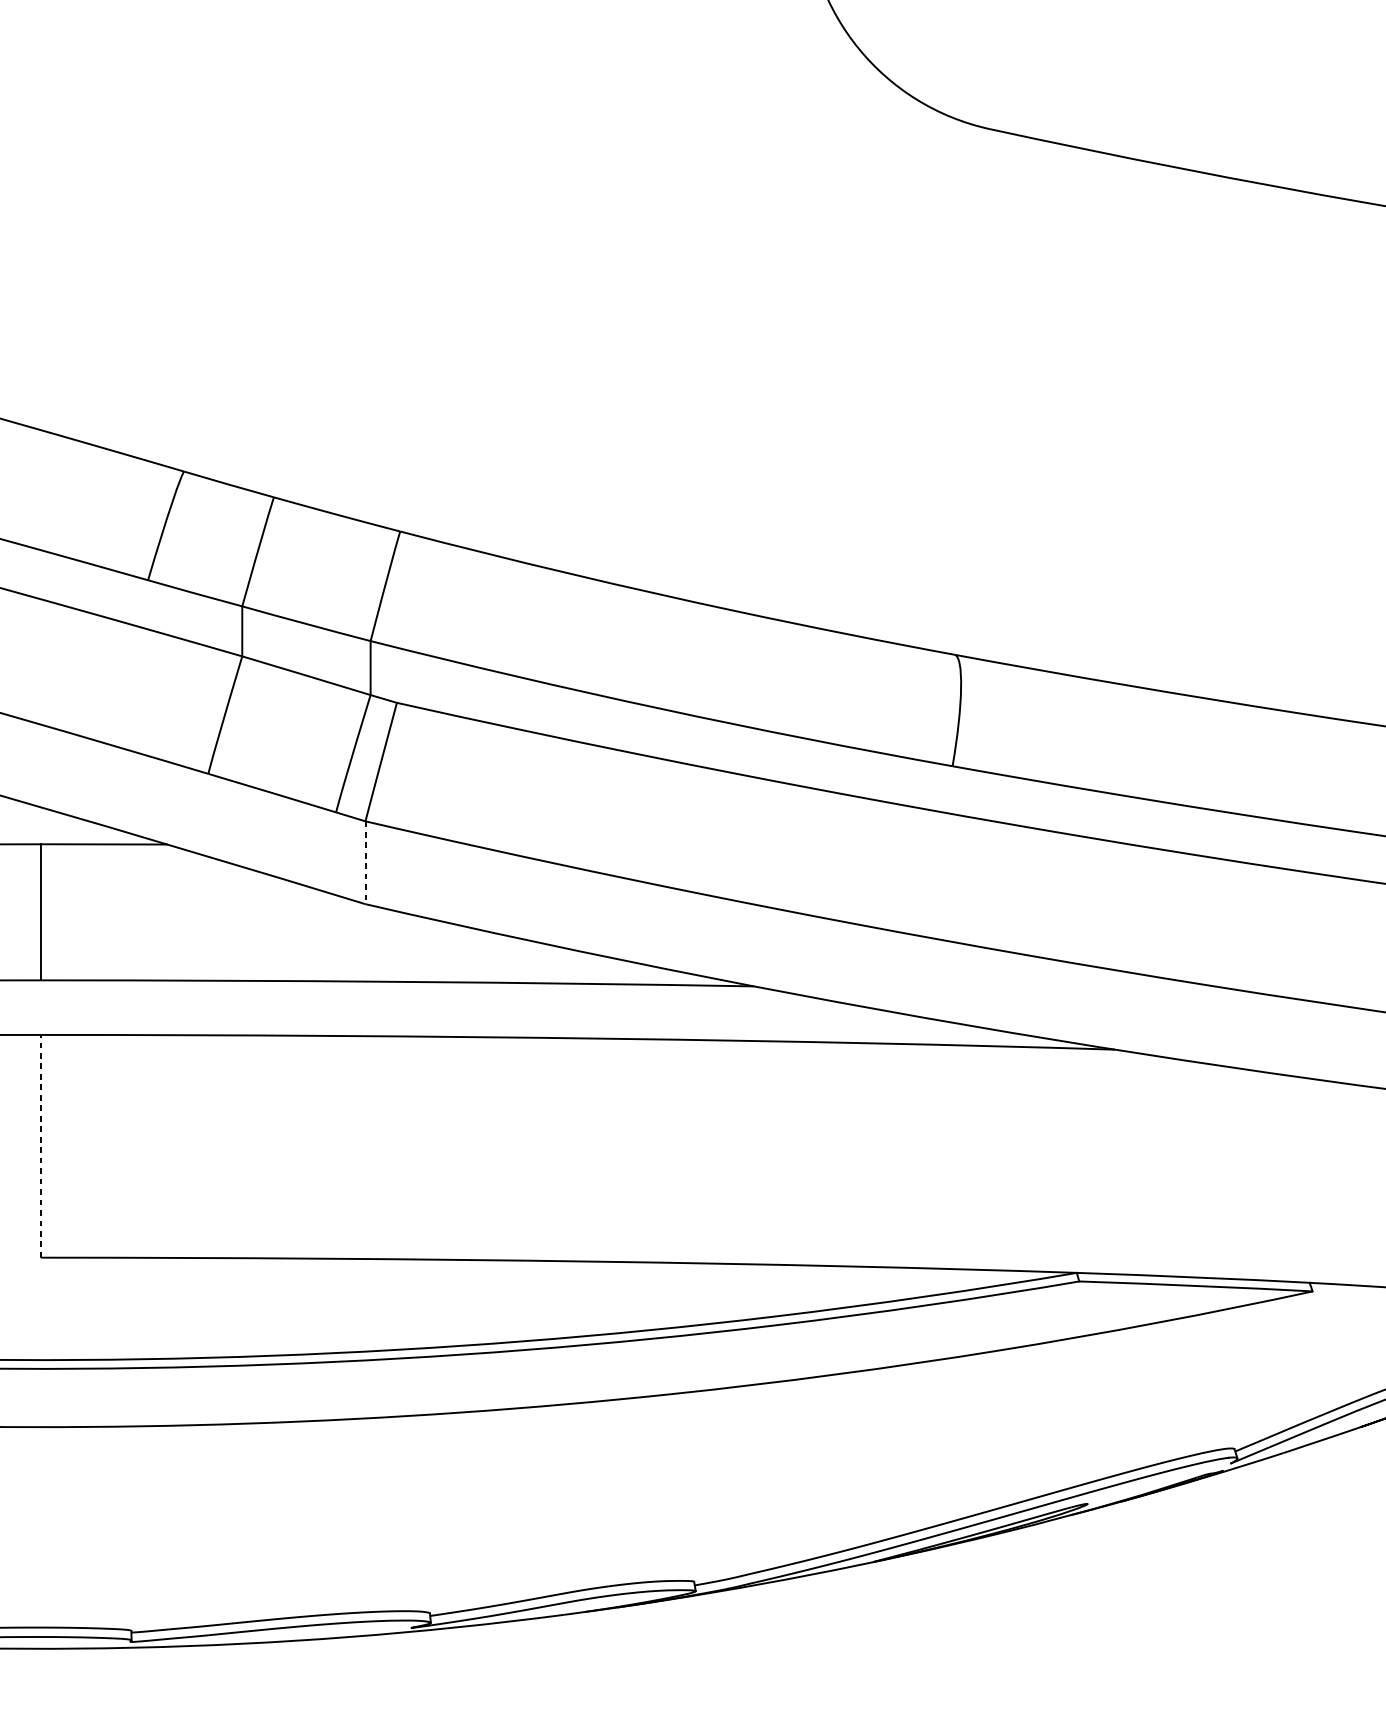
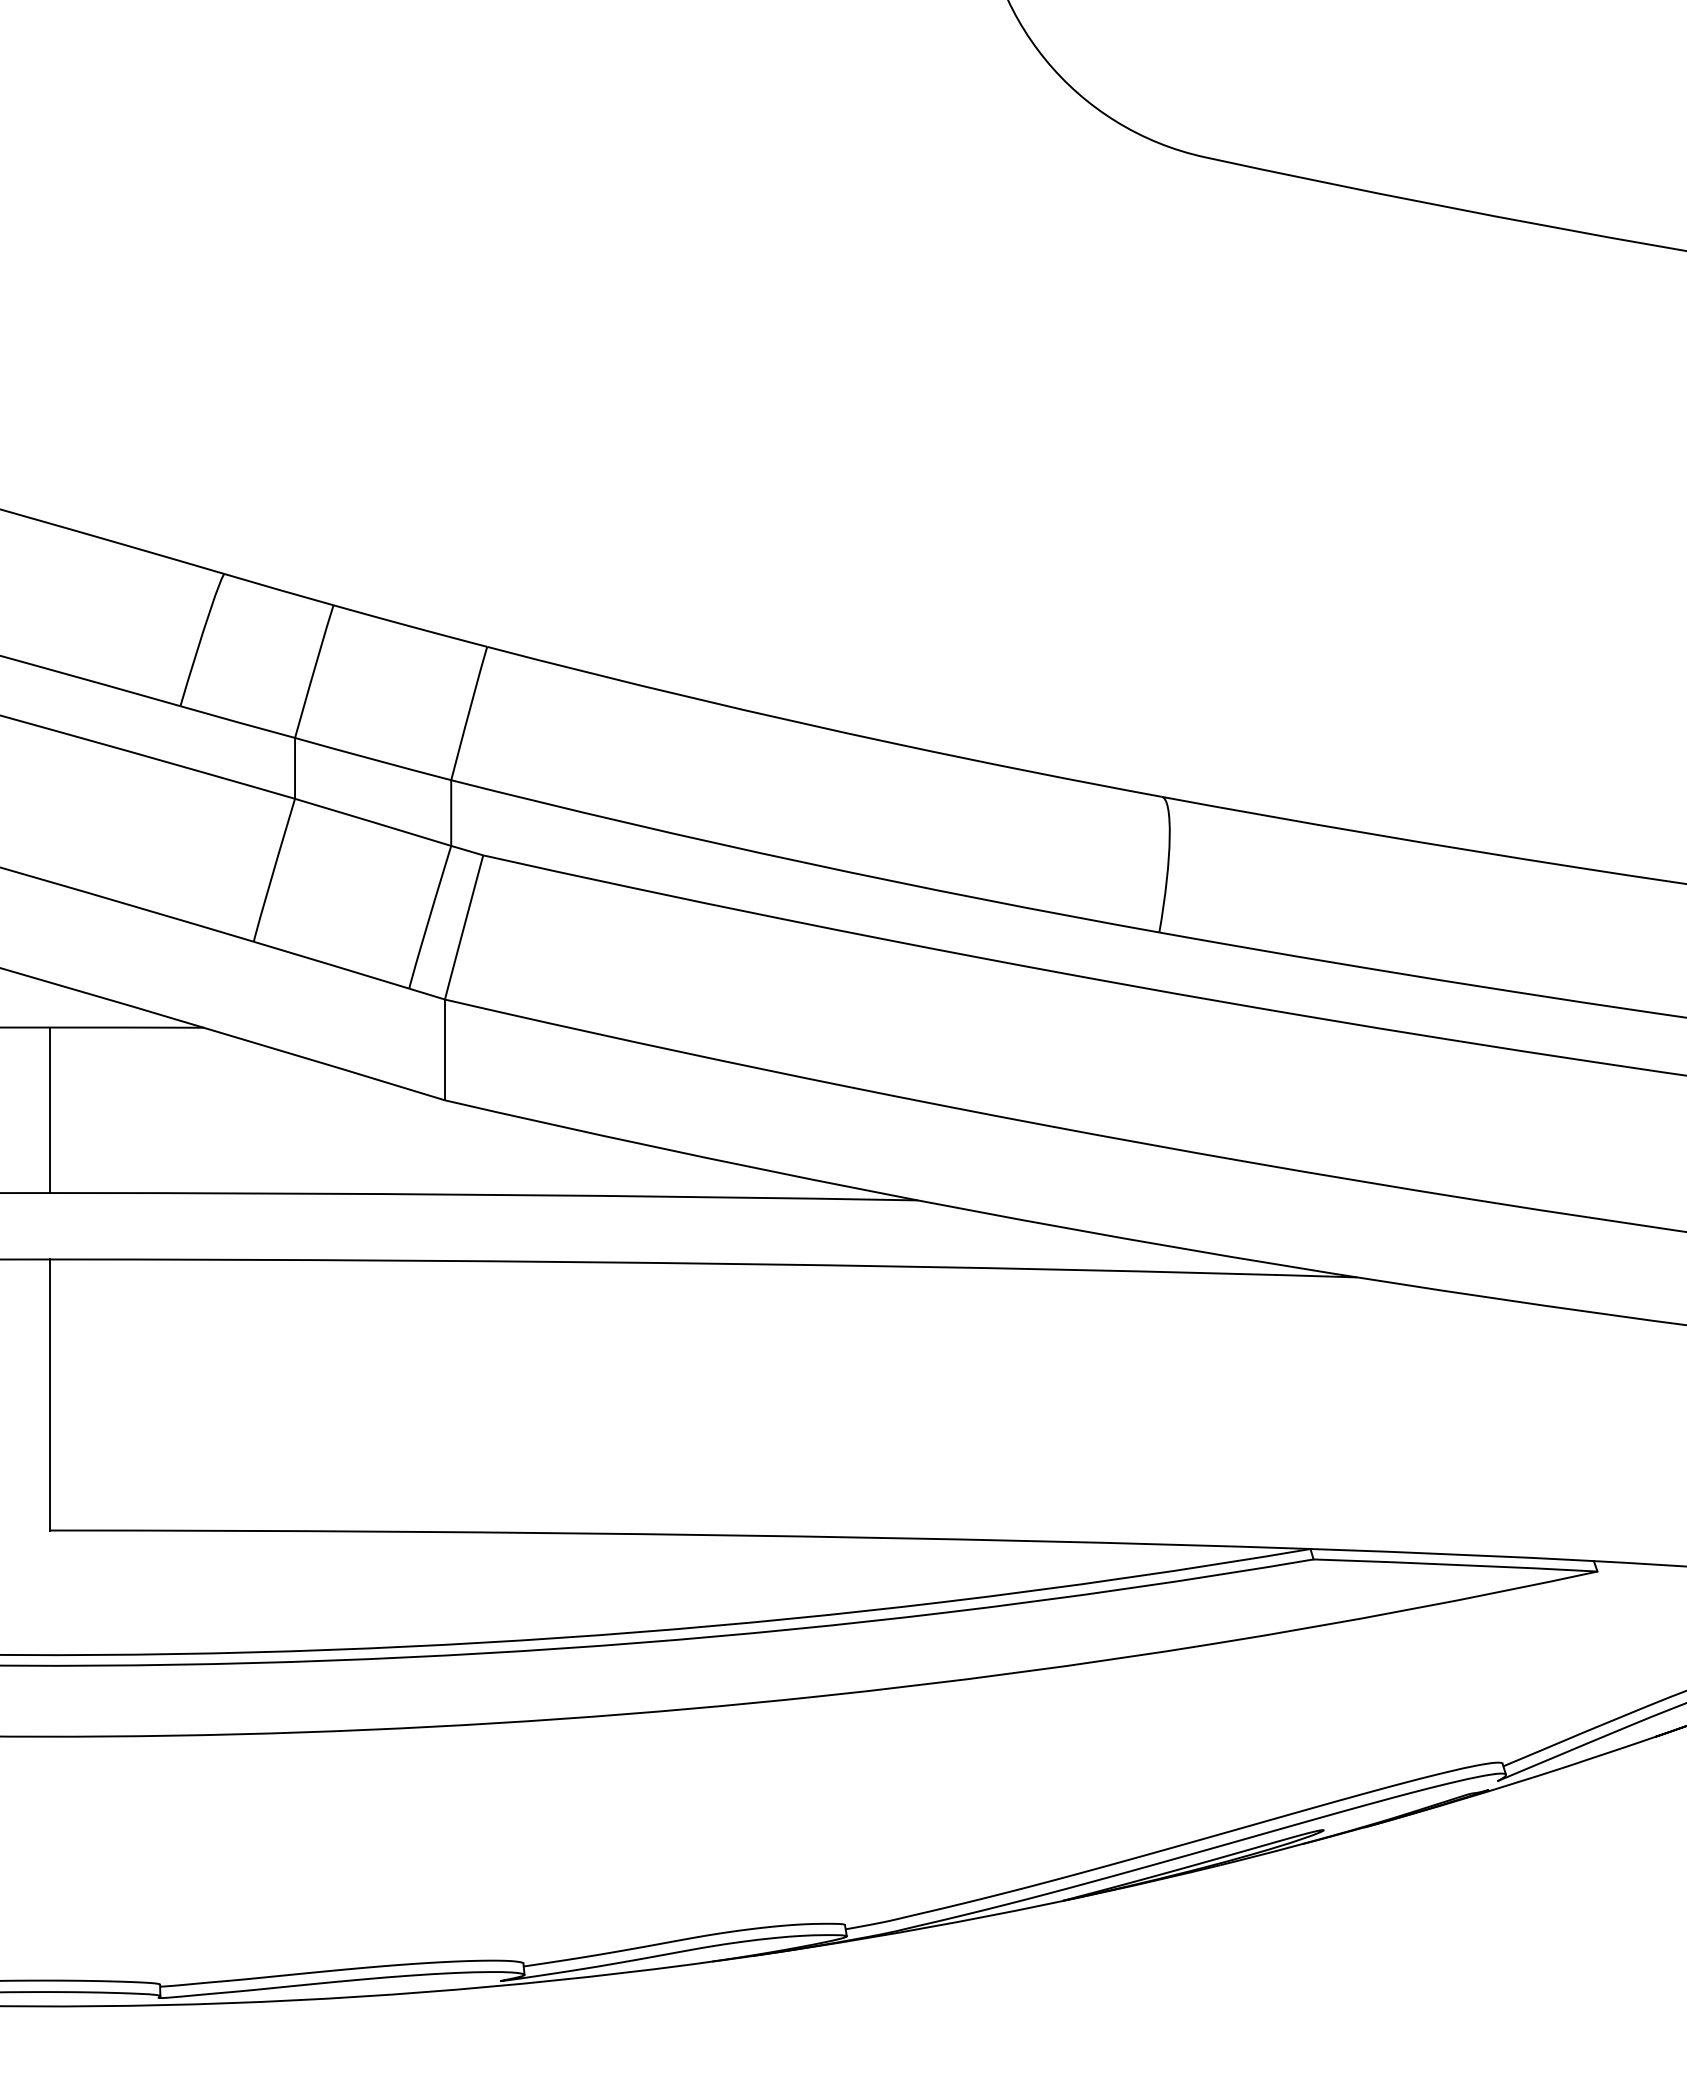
line: (365, 863) -> (445, 1050), dashed -> solid
line: (41, 1145) -> (50, 1394), dashed -> solid

